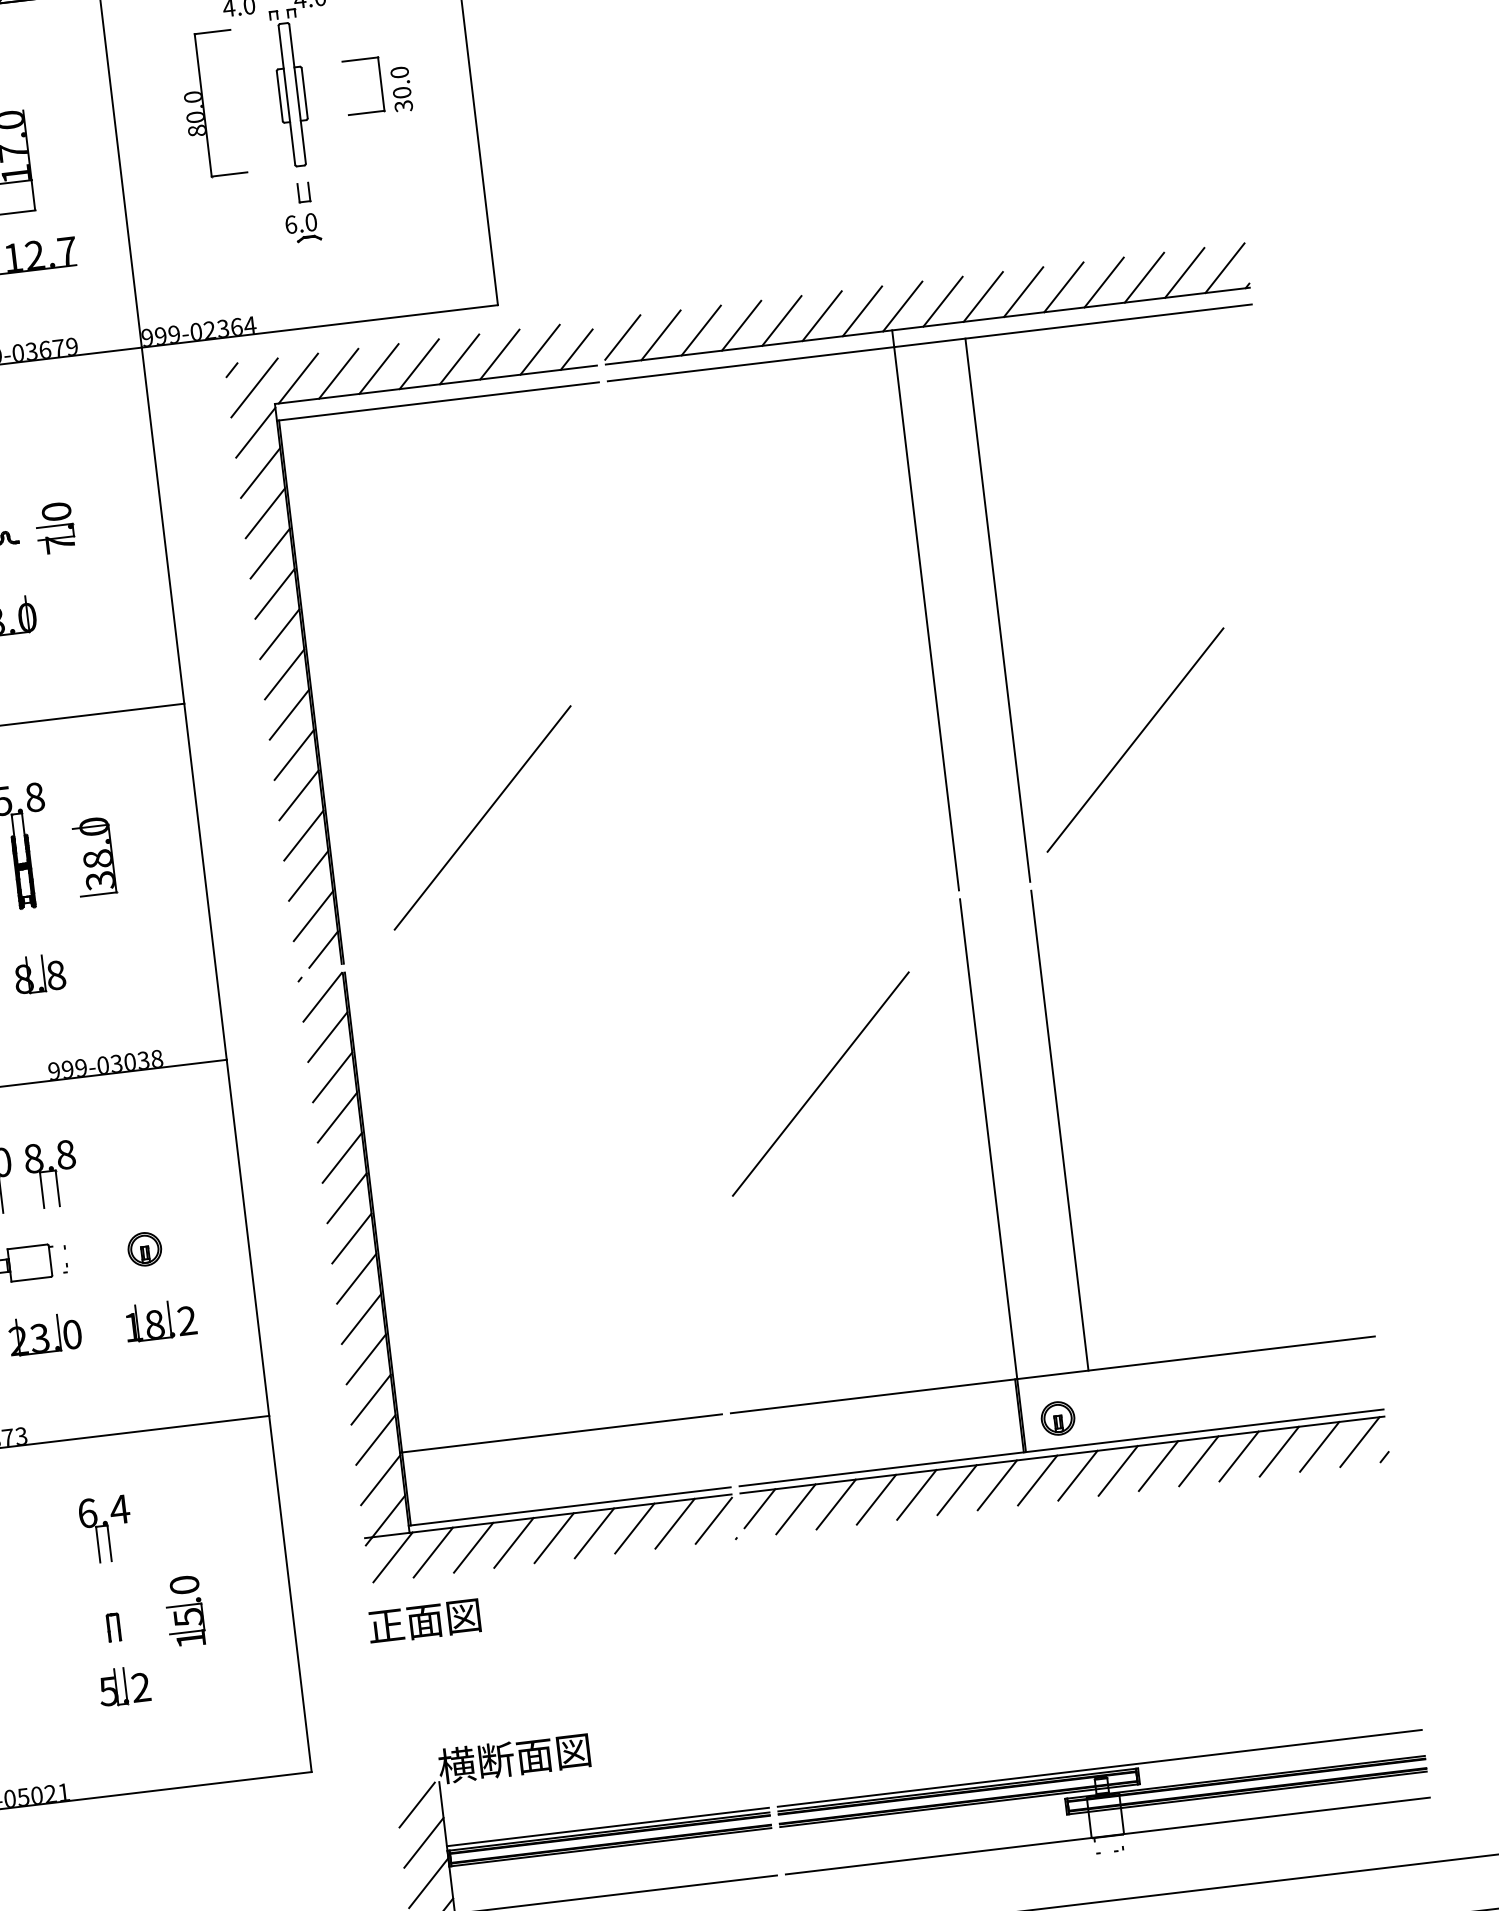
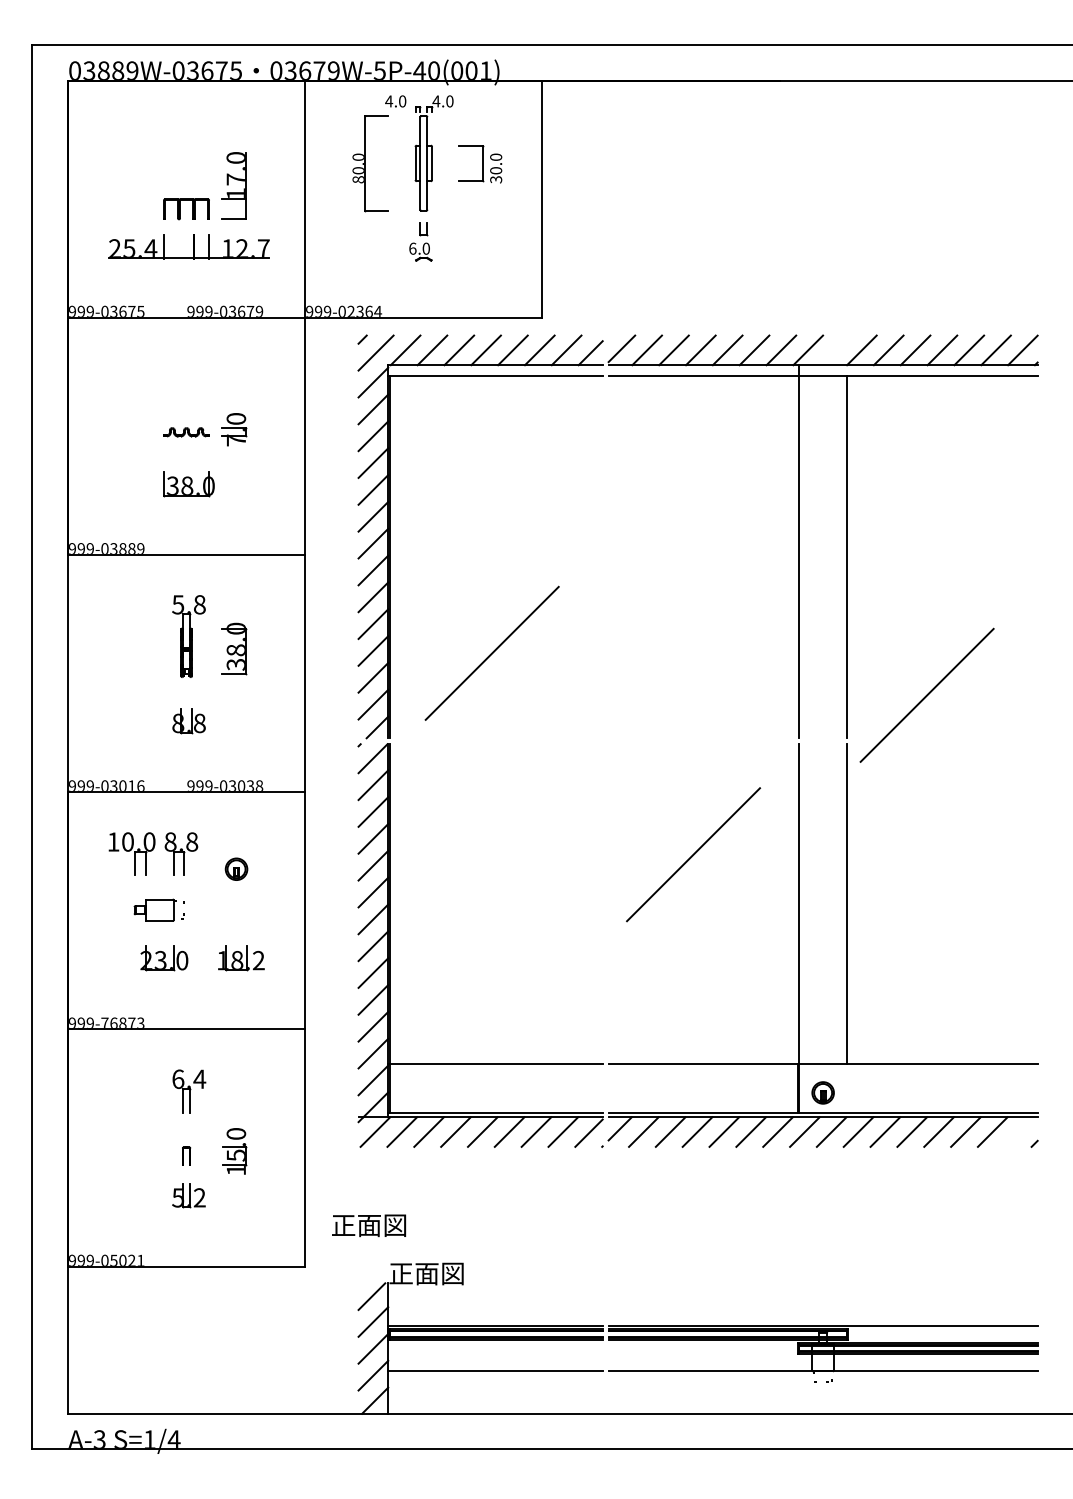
line: (942, 301) -> (834, 350), removed
line: (1134, 738) -> (926, 694), moved
part: (144, 1248) -> (236, 868), moved
line: (1359, 1441) -> (1019, 1131), removed
text: (425, 1621) -> (369, 1225), moved
text: (514, 1758) -> (439, 1273), 横断面図 -> 正面図

